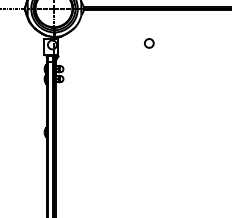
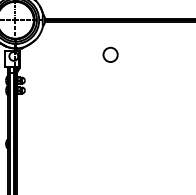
circle: (149, 43) -> (110, 54), size x1.6

